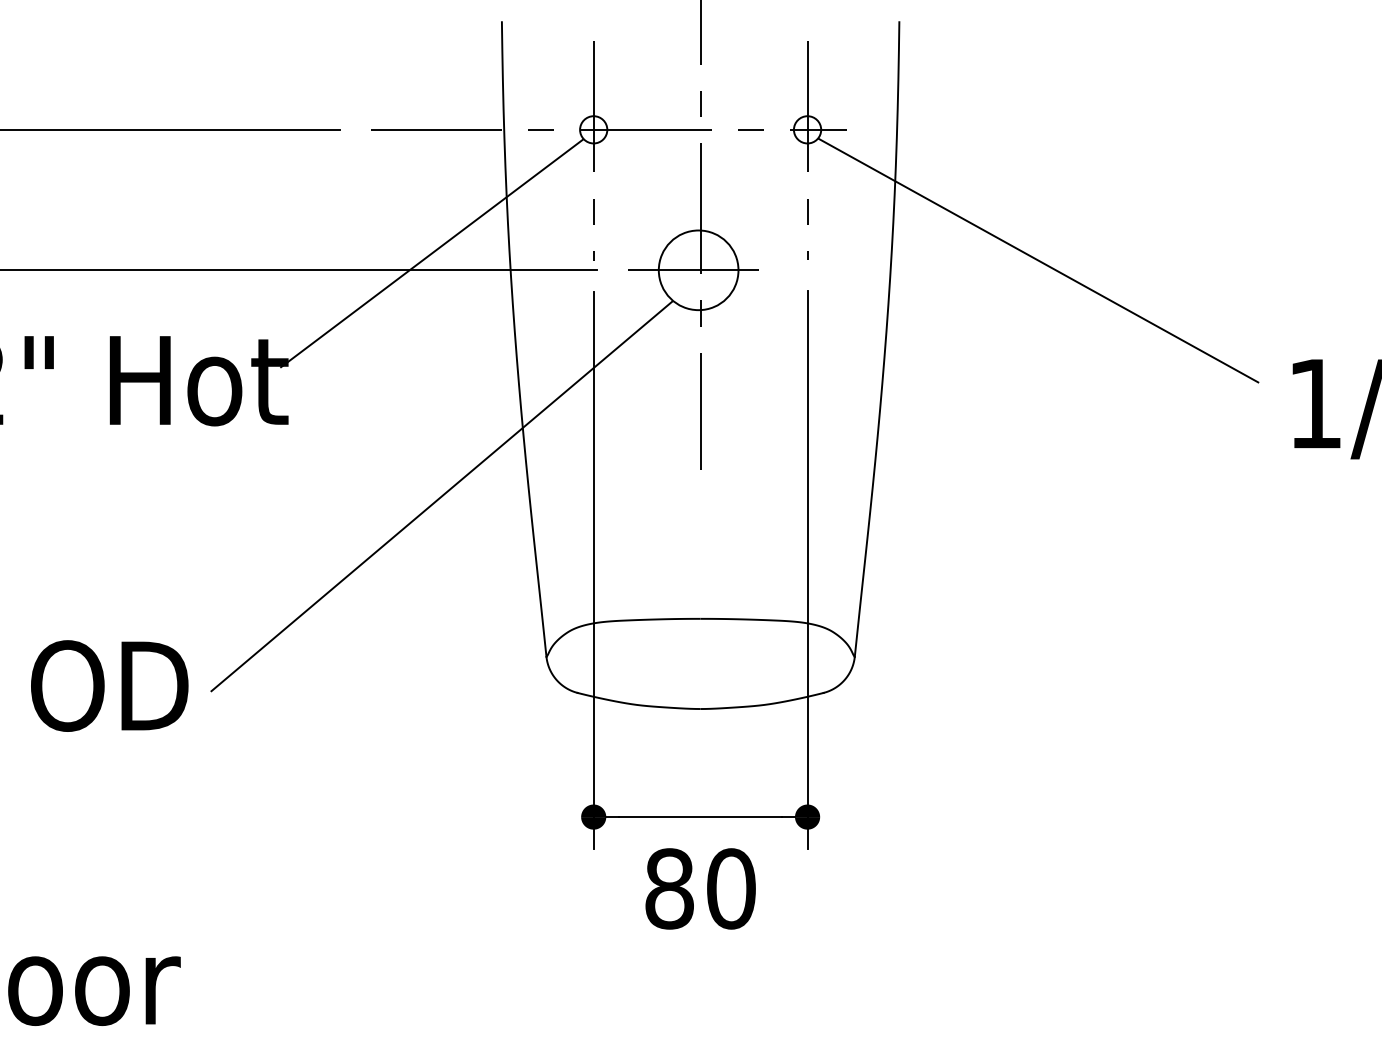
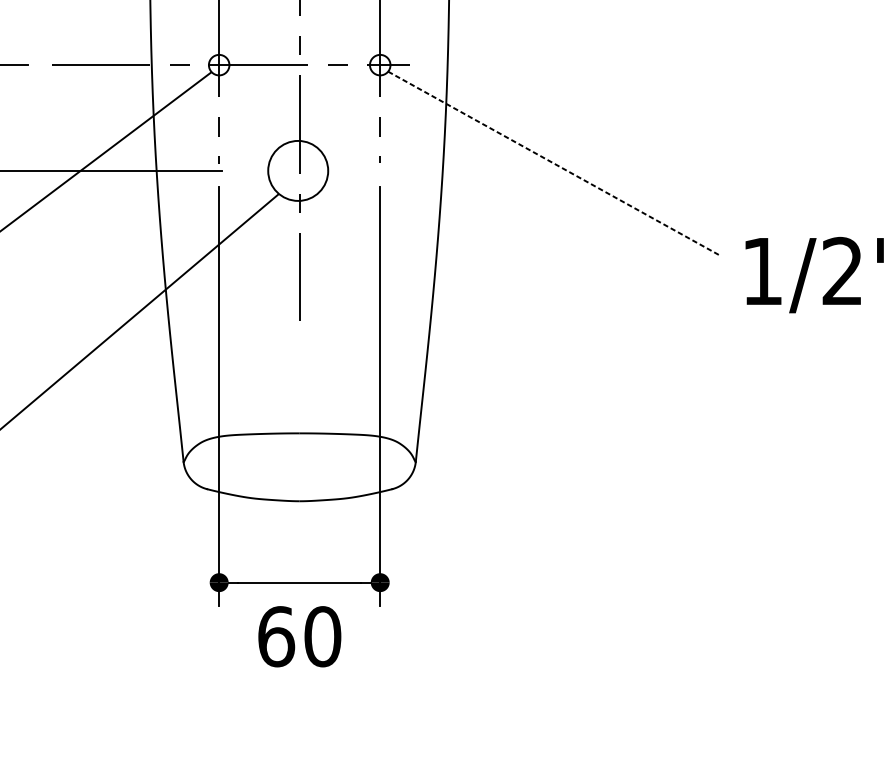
line: (1039, 260) -> (554, 163), solid -> dashed
line: (698, 270) -> (298, 171), removed
text: (669, 888) -> (276, 636), 80 -> 60

